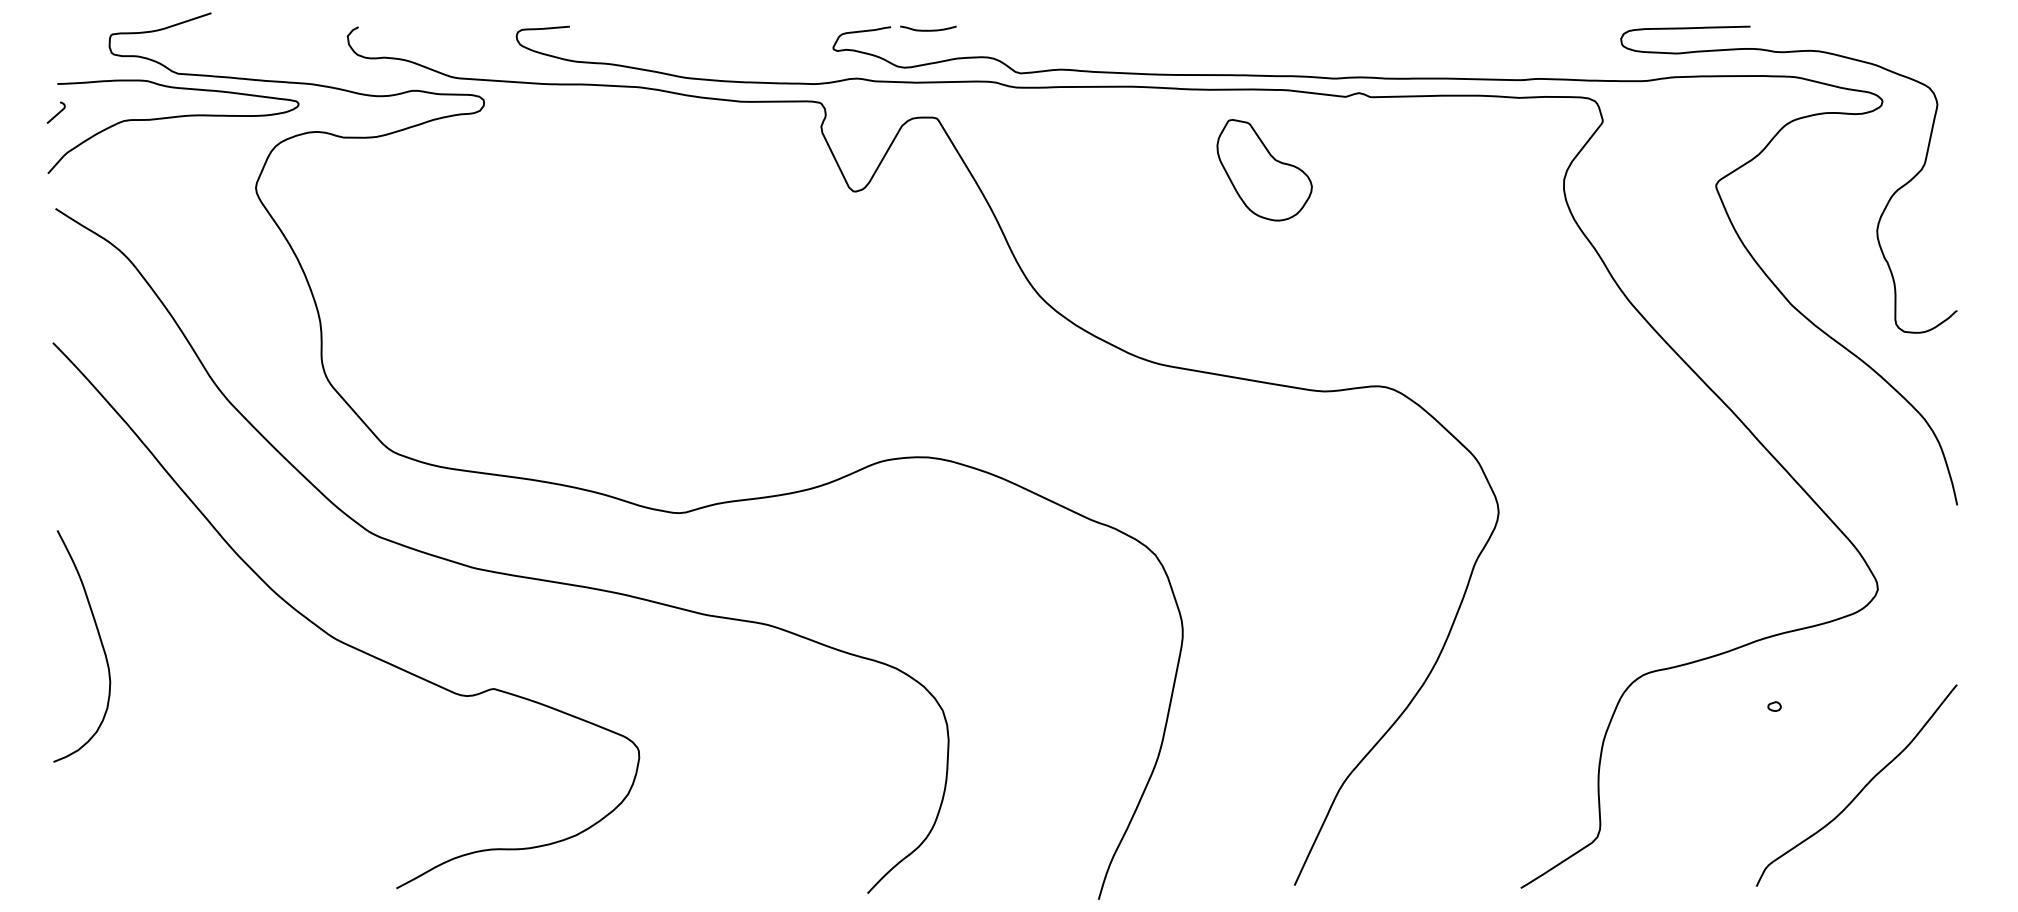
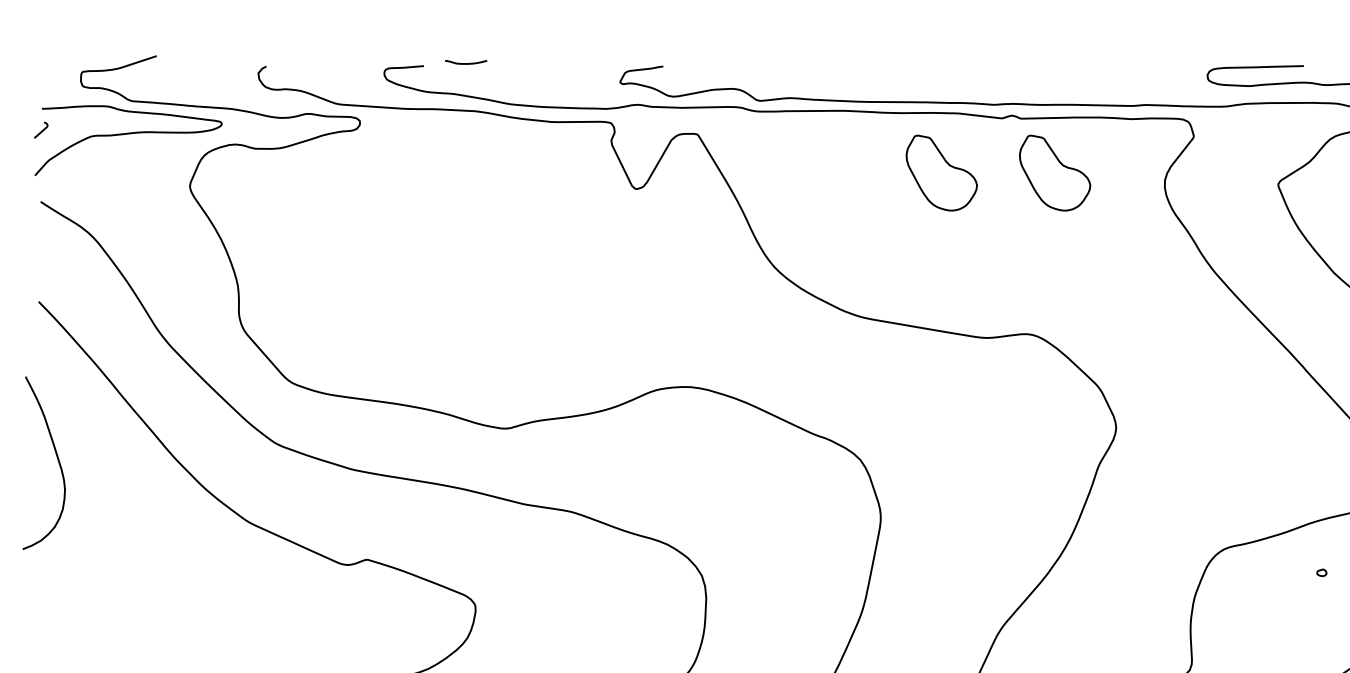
curve: (928, 29) -> (466, 62), moved
part: (1416, 170) -> (1054, 173), added
curve: (99, 639) -> (56, 457), moved

